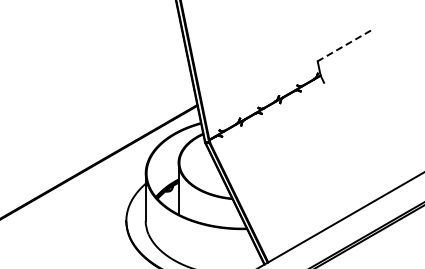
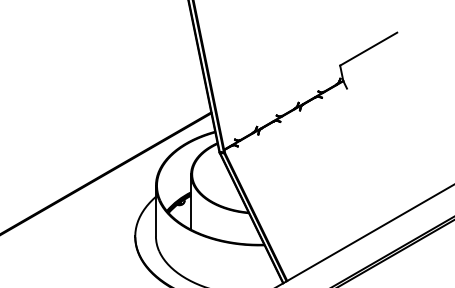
line: (344, 45) -> (368, 48), dashed -> solid

